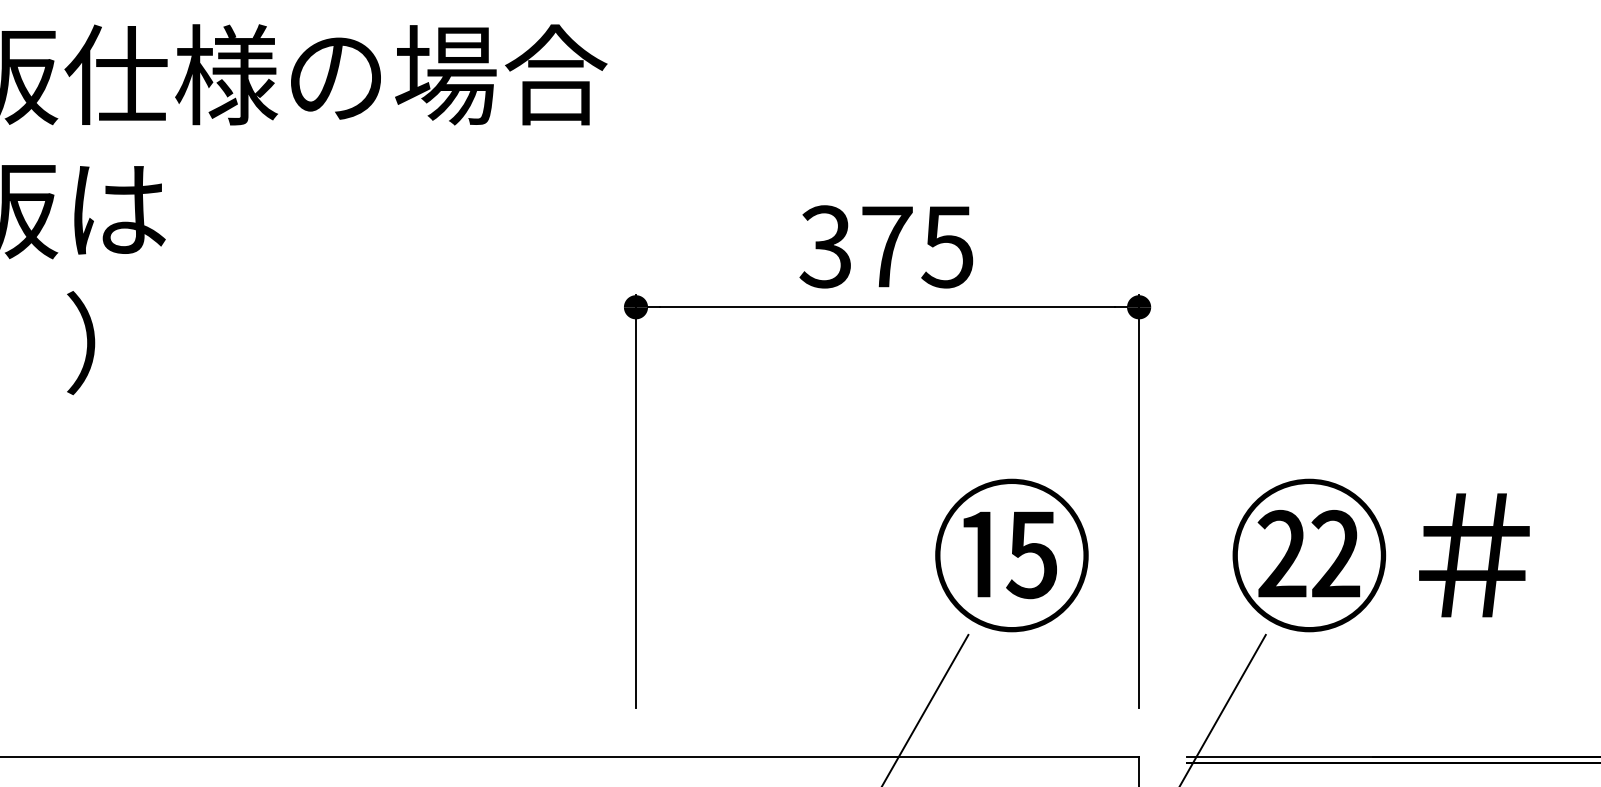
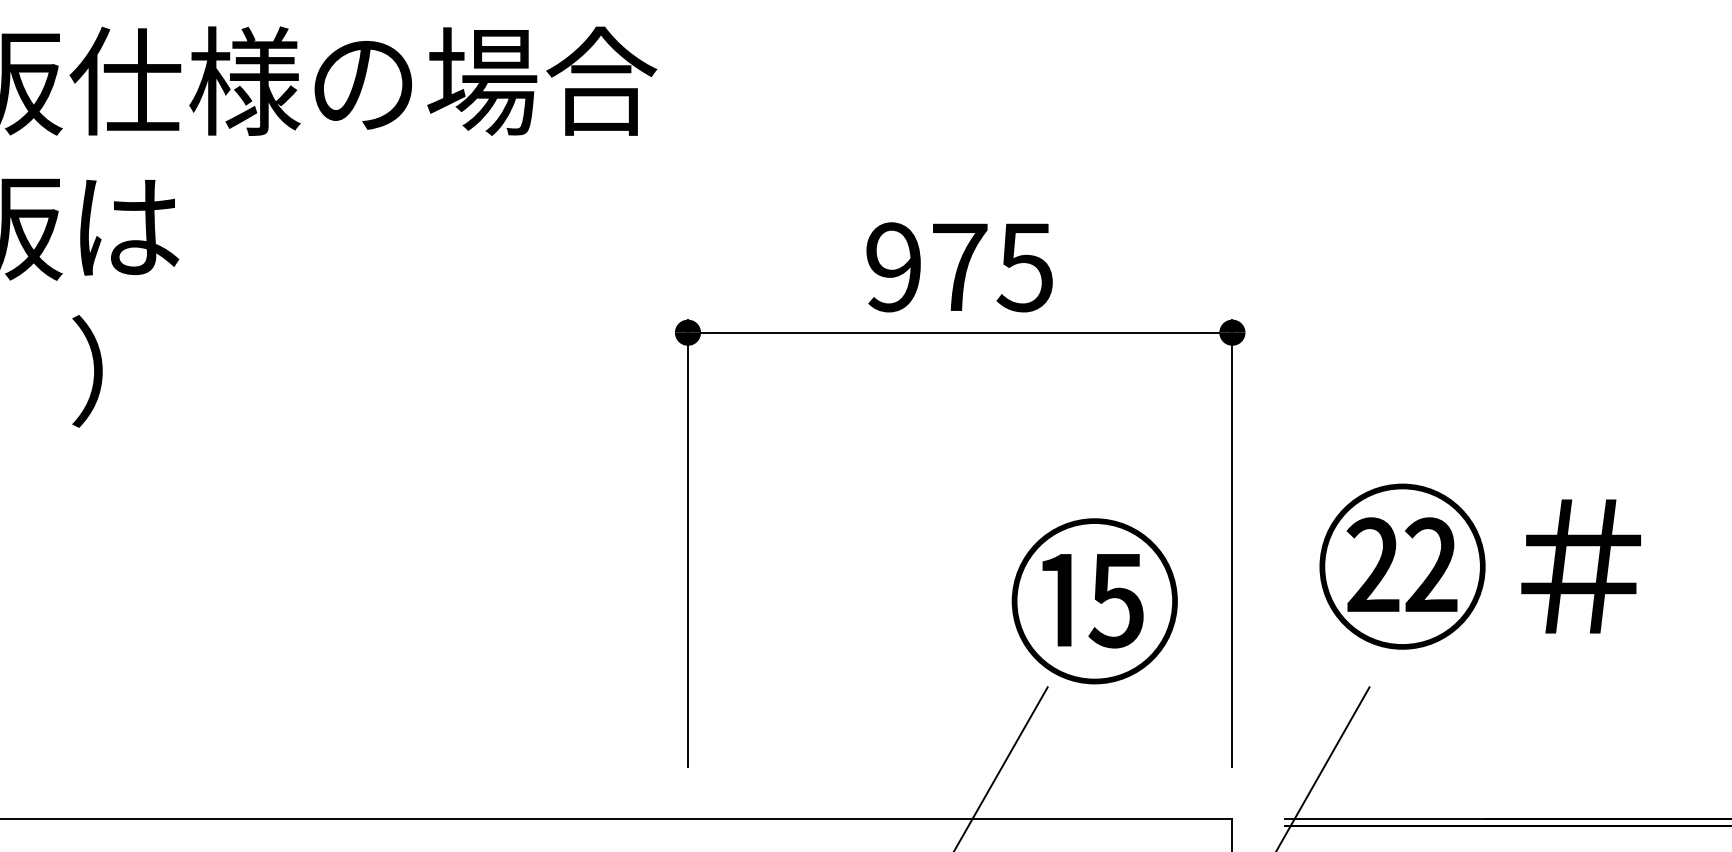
text: (825, 246) -> (893, 266), 375 -> 975
text: (1380, 555) -> (1479, 566), moved

